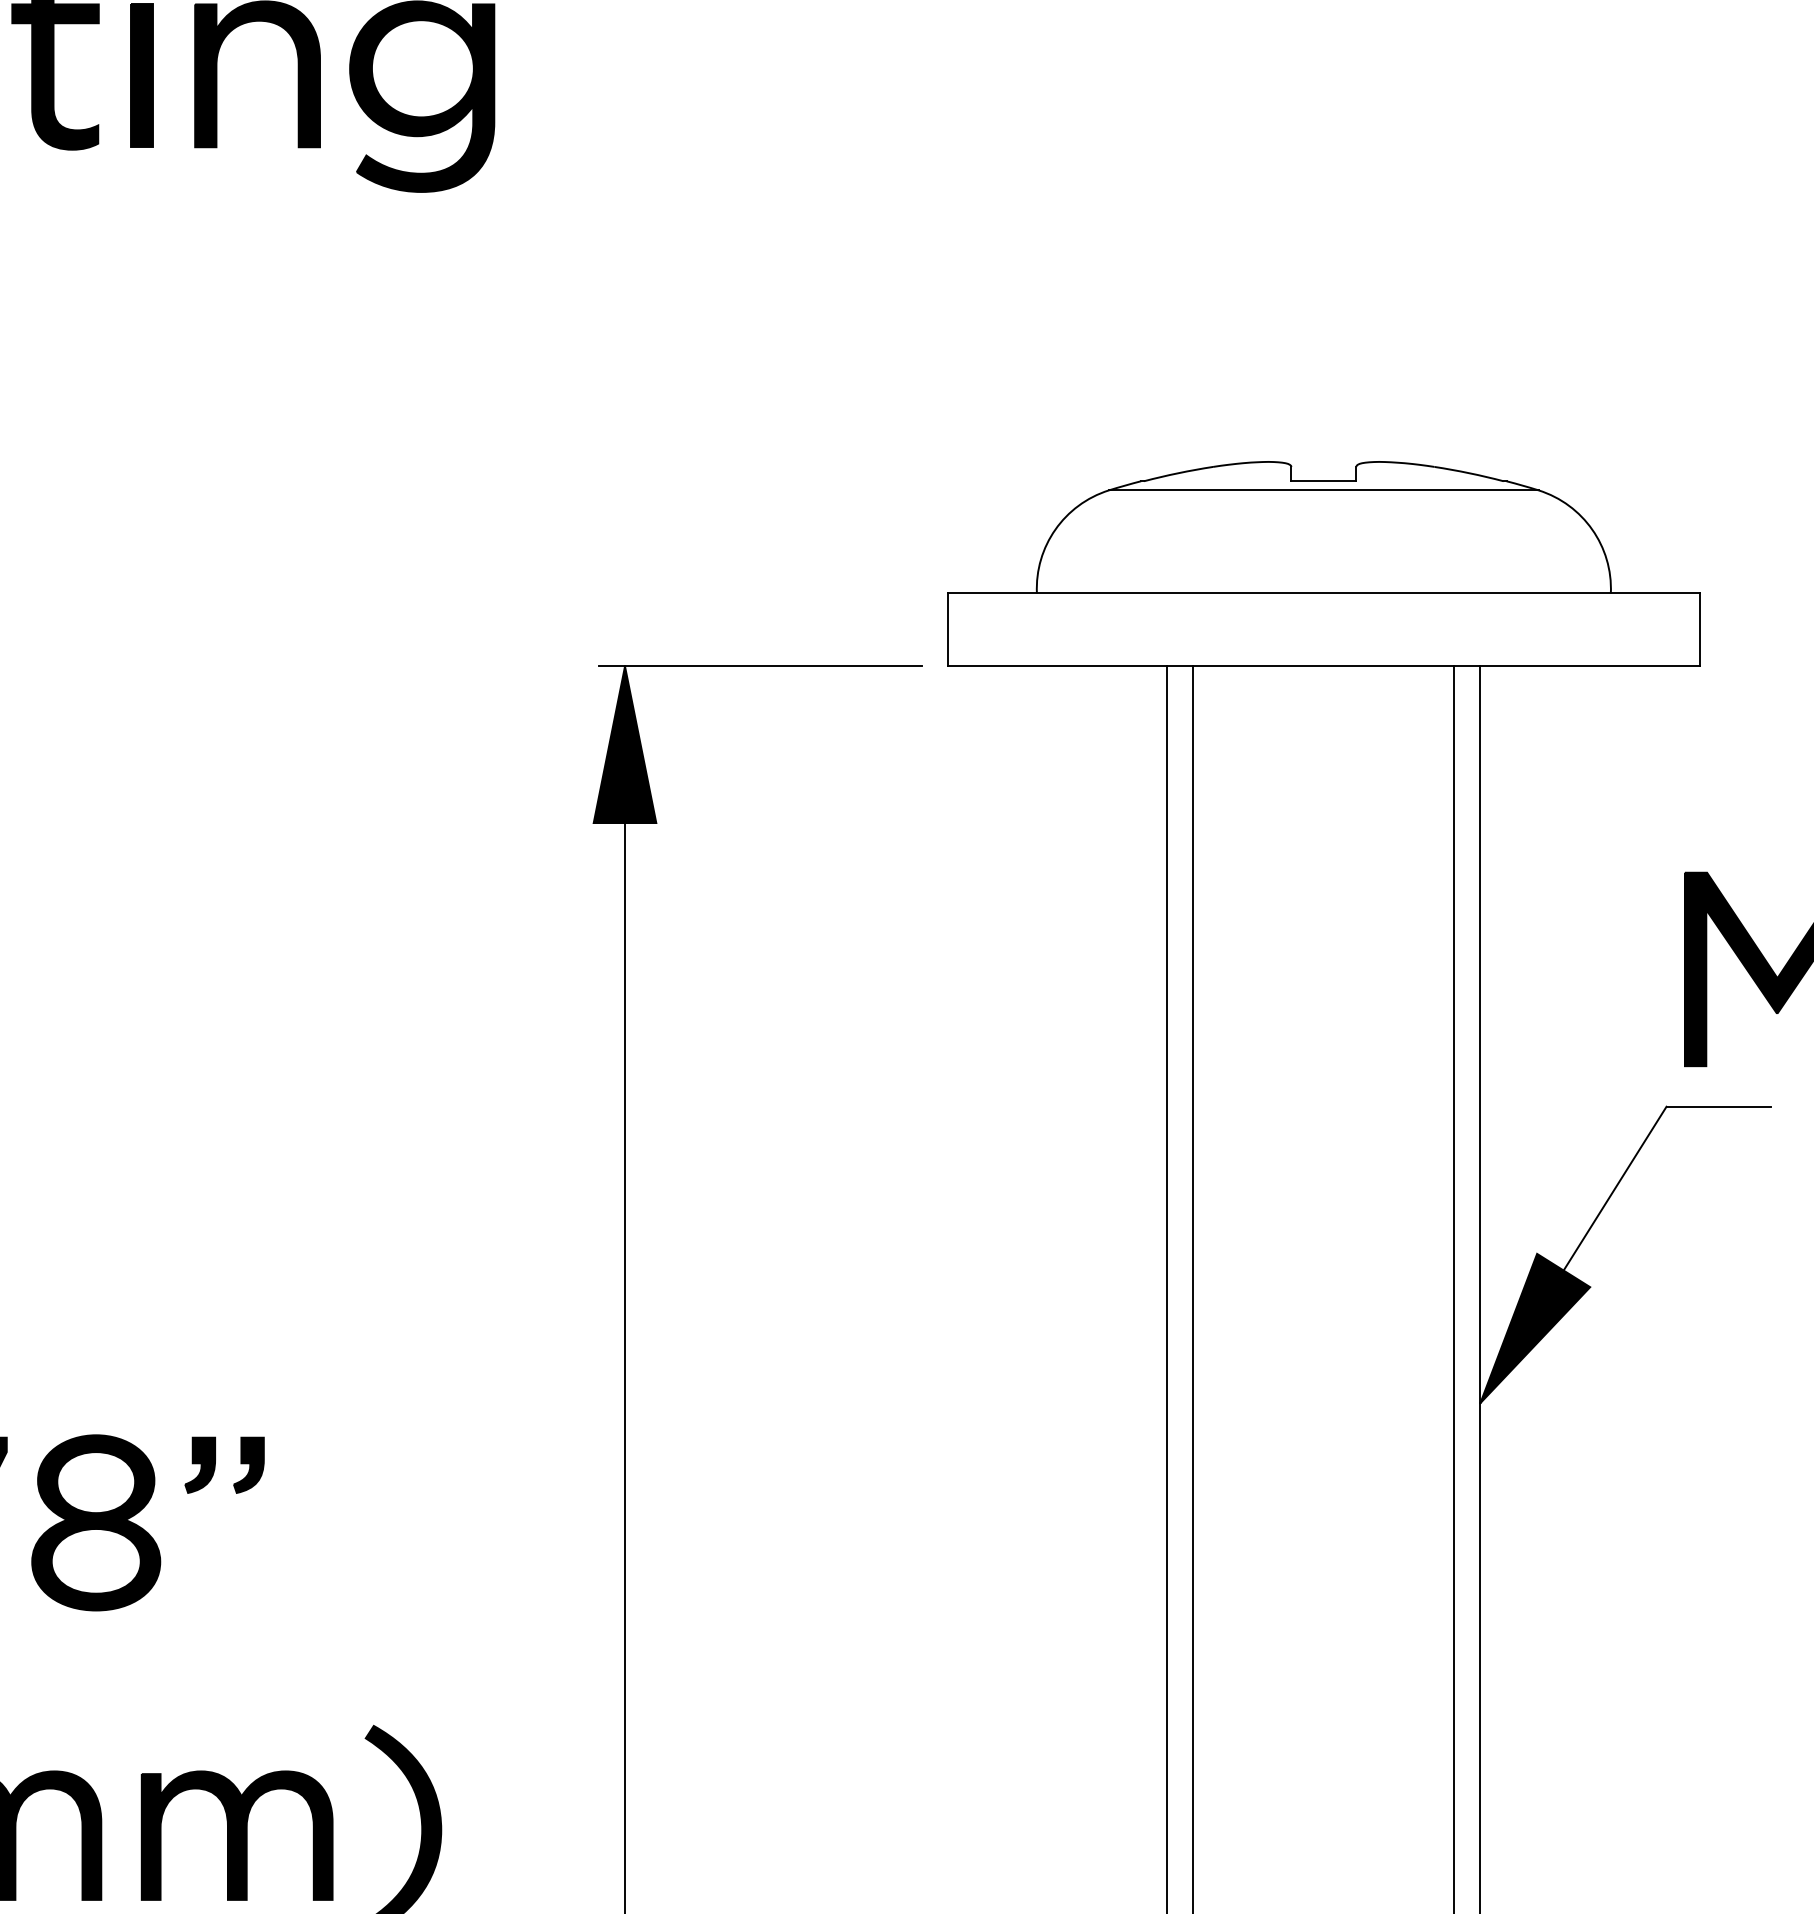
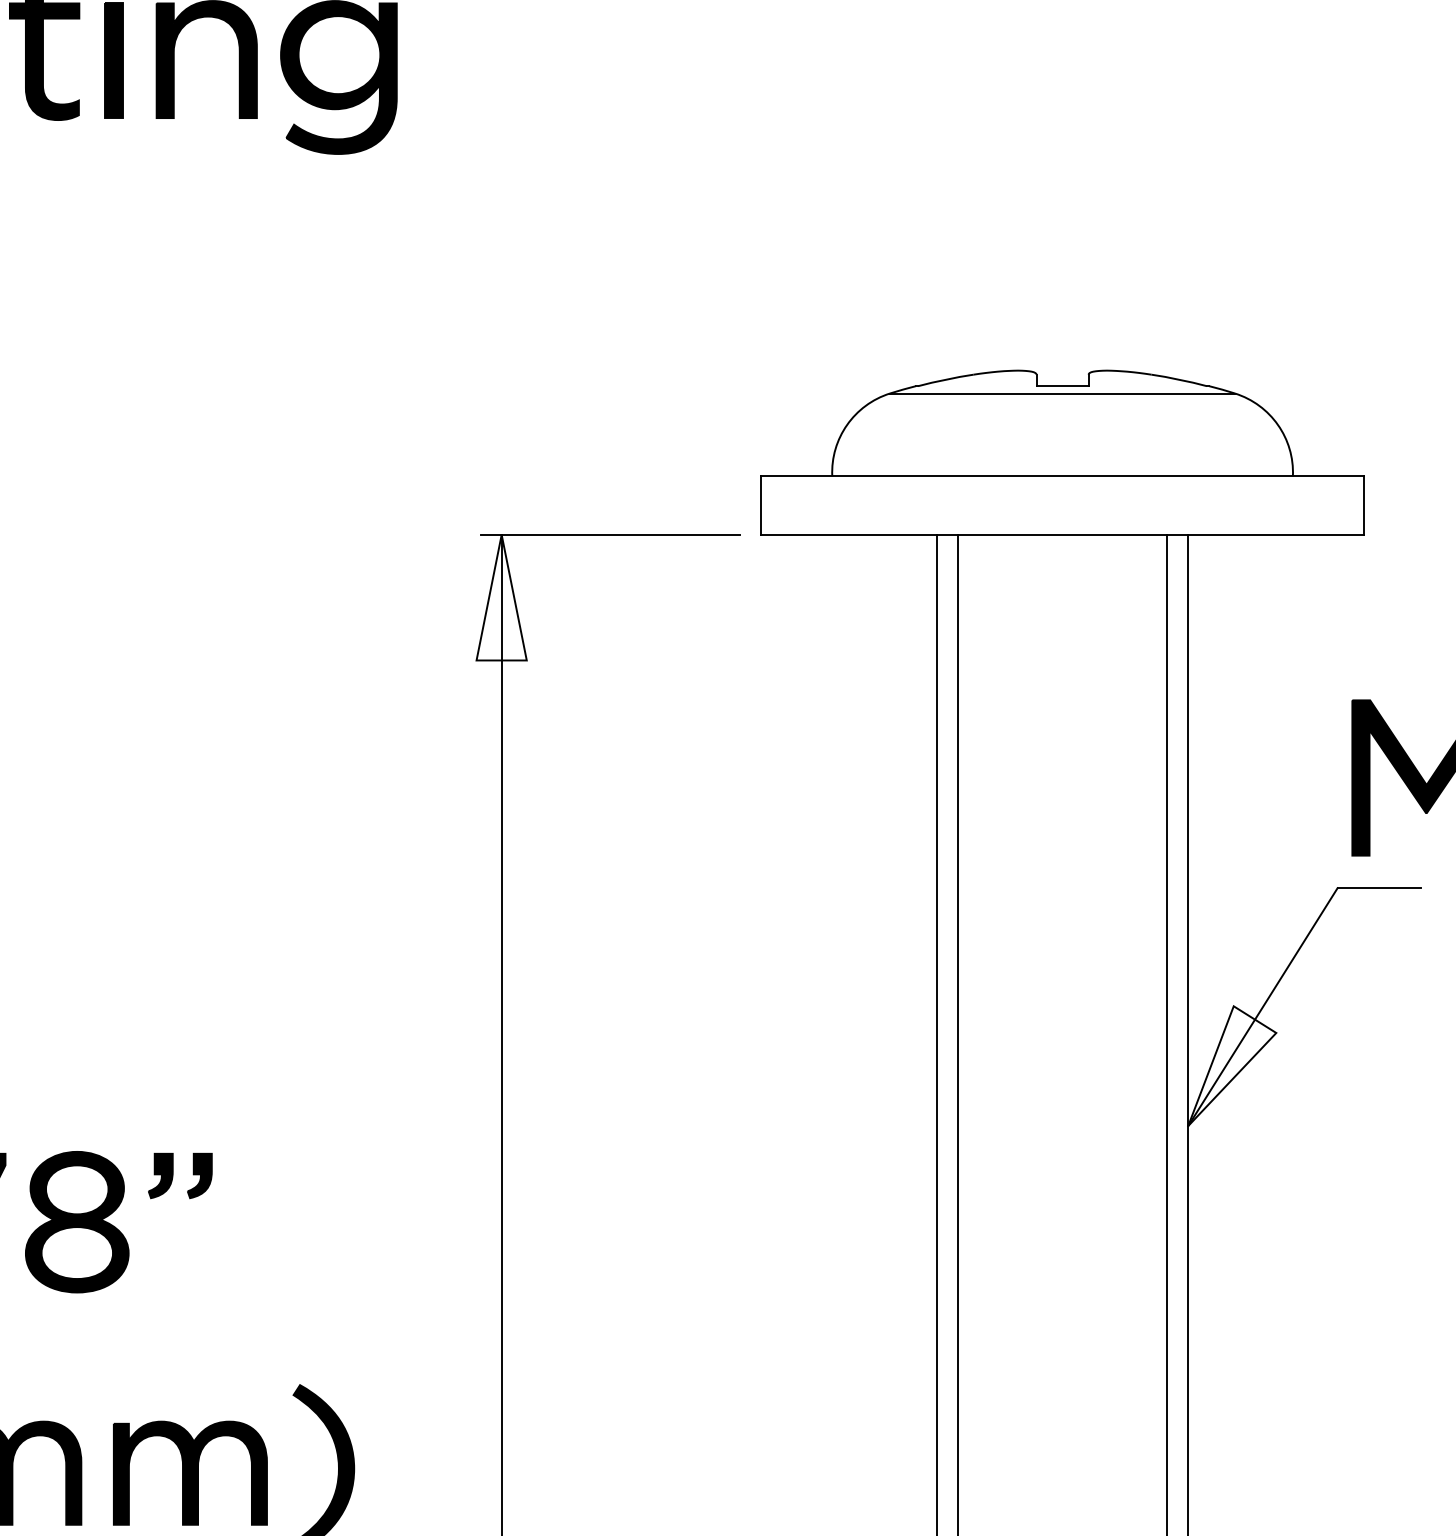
fill: (624, 744) -> (501, 597), removed
fill: (1535, 1328) -> (1232, 1066), removed

